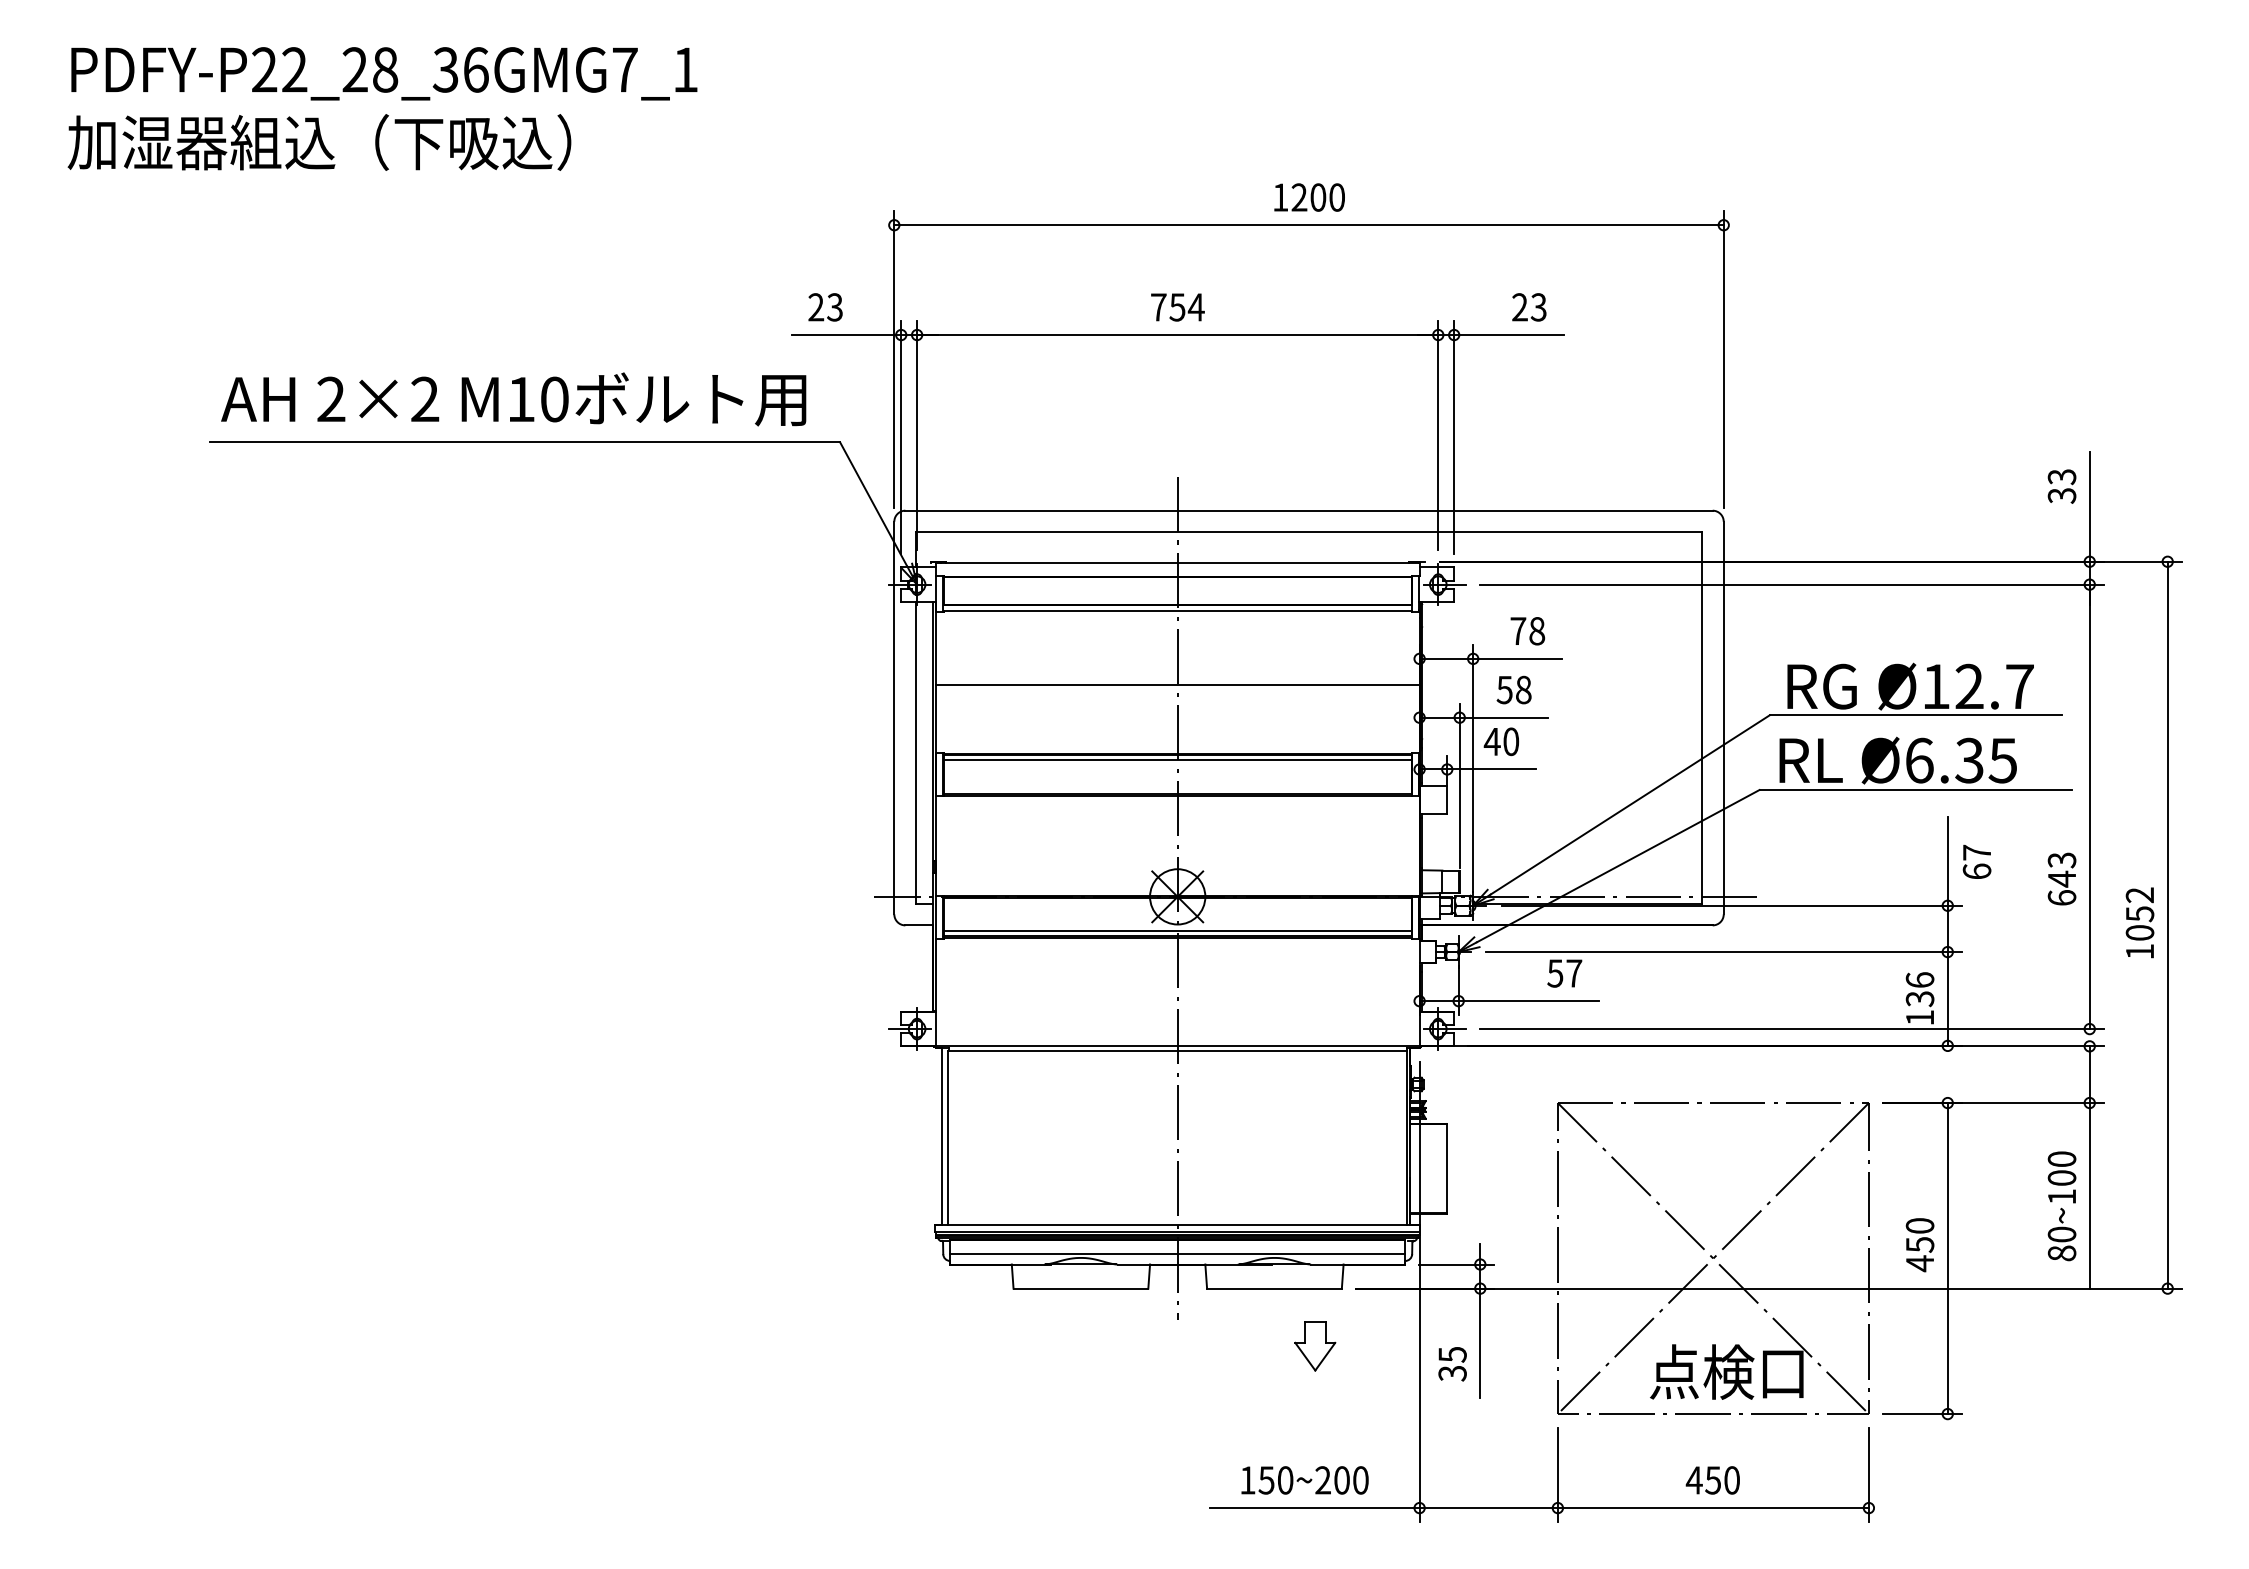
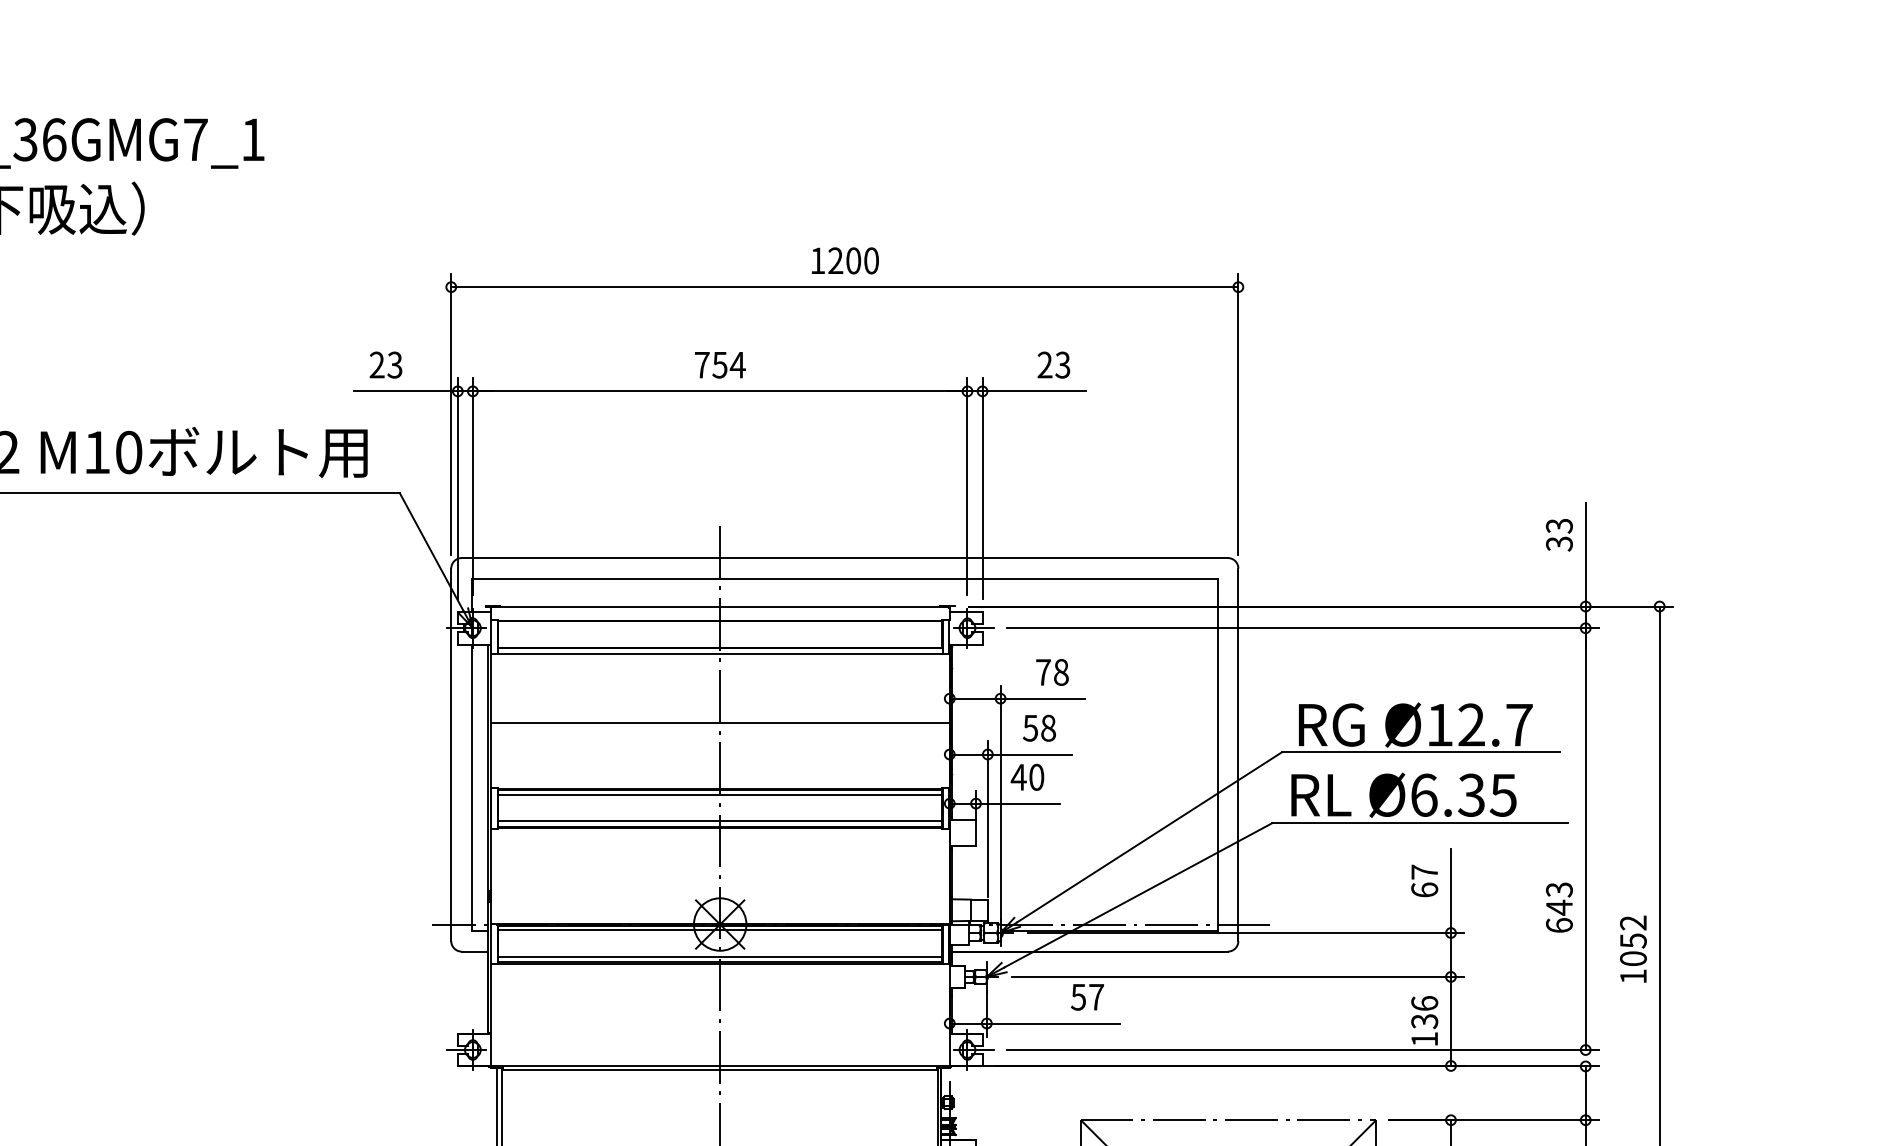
line: (1177, 788) -> (720, 821), added
text: (1976, 861) -> (1424, 880), moved
line: (1177, 903) -> (720, 930), added

